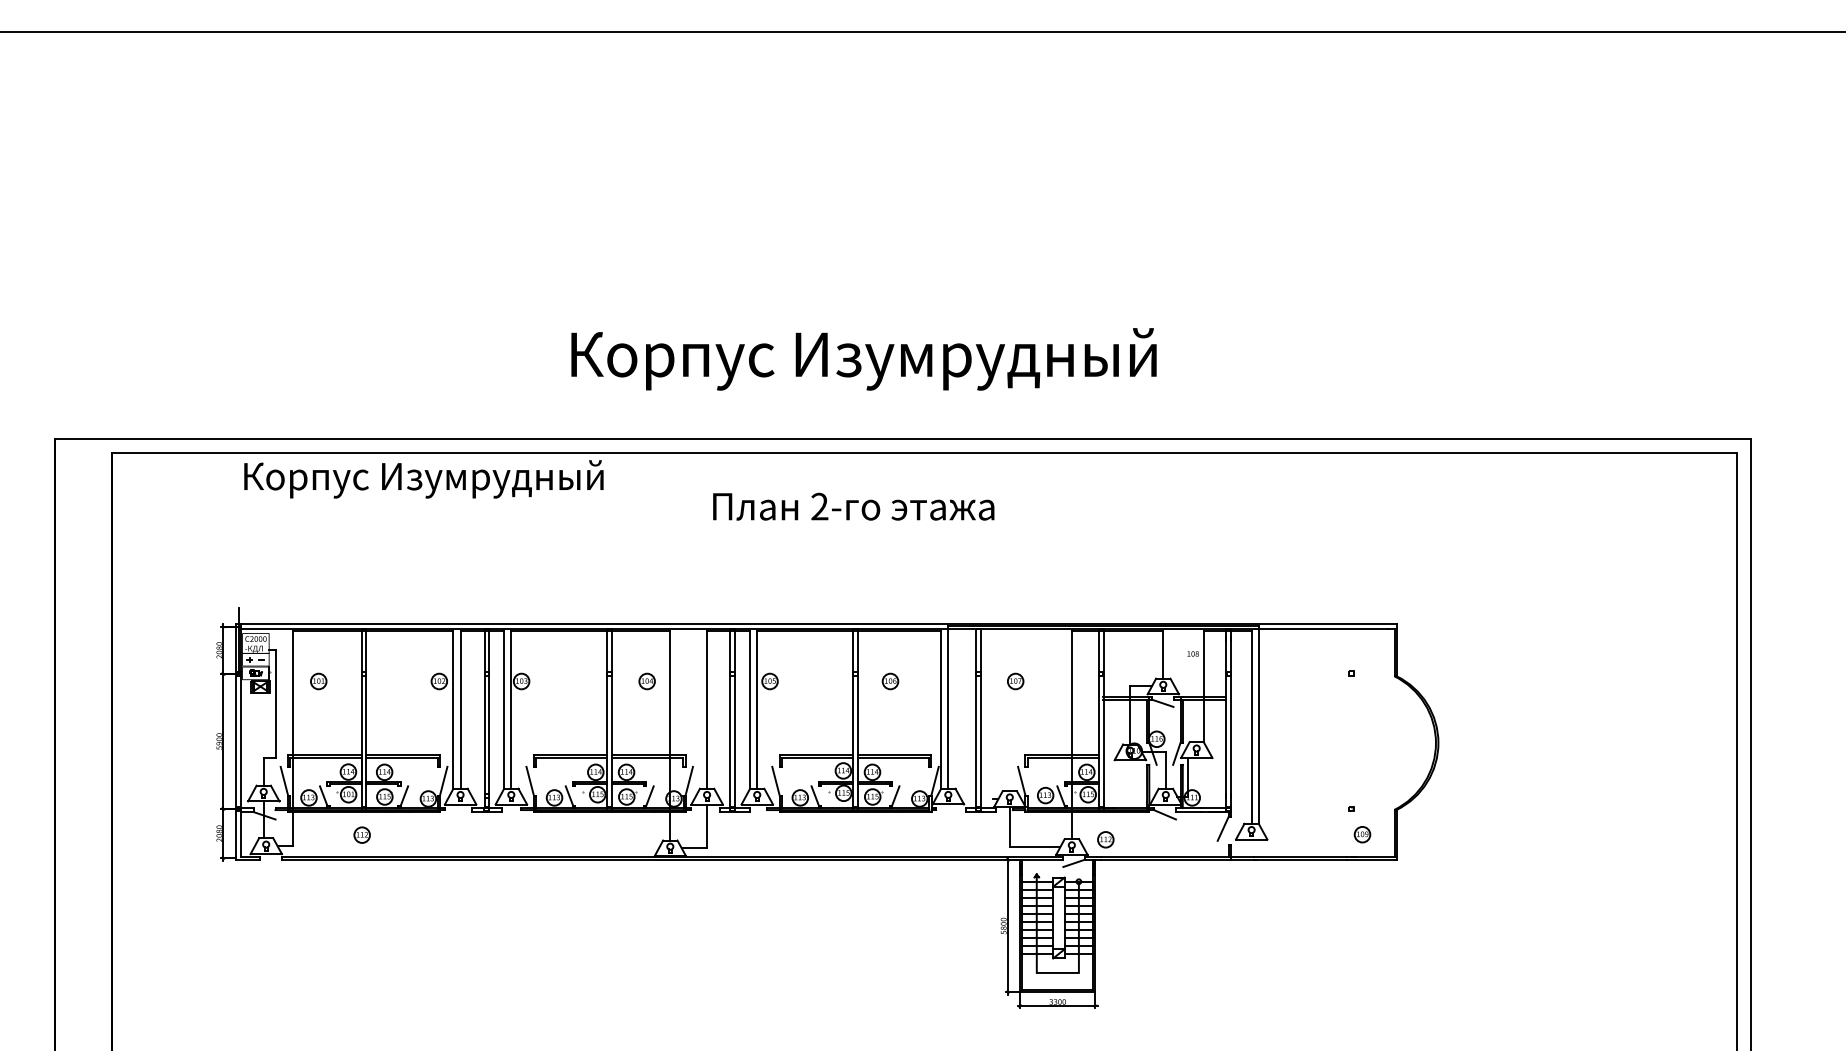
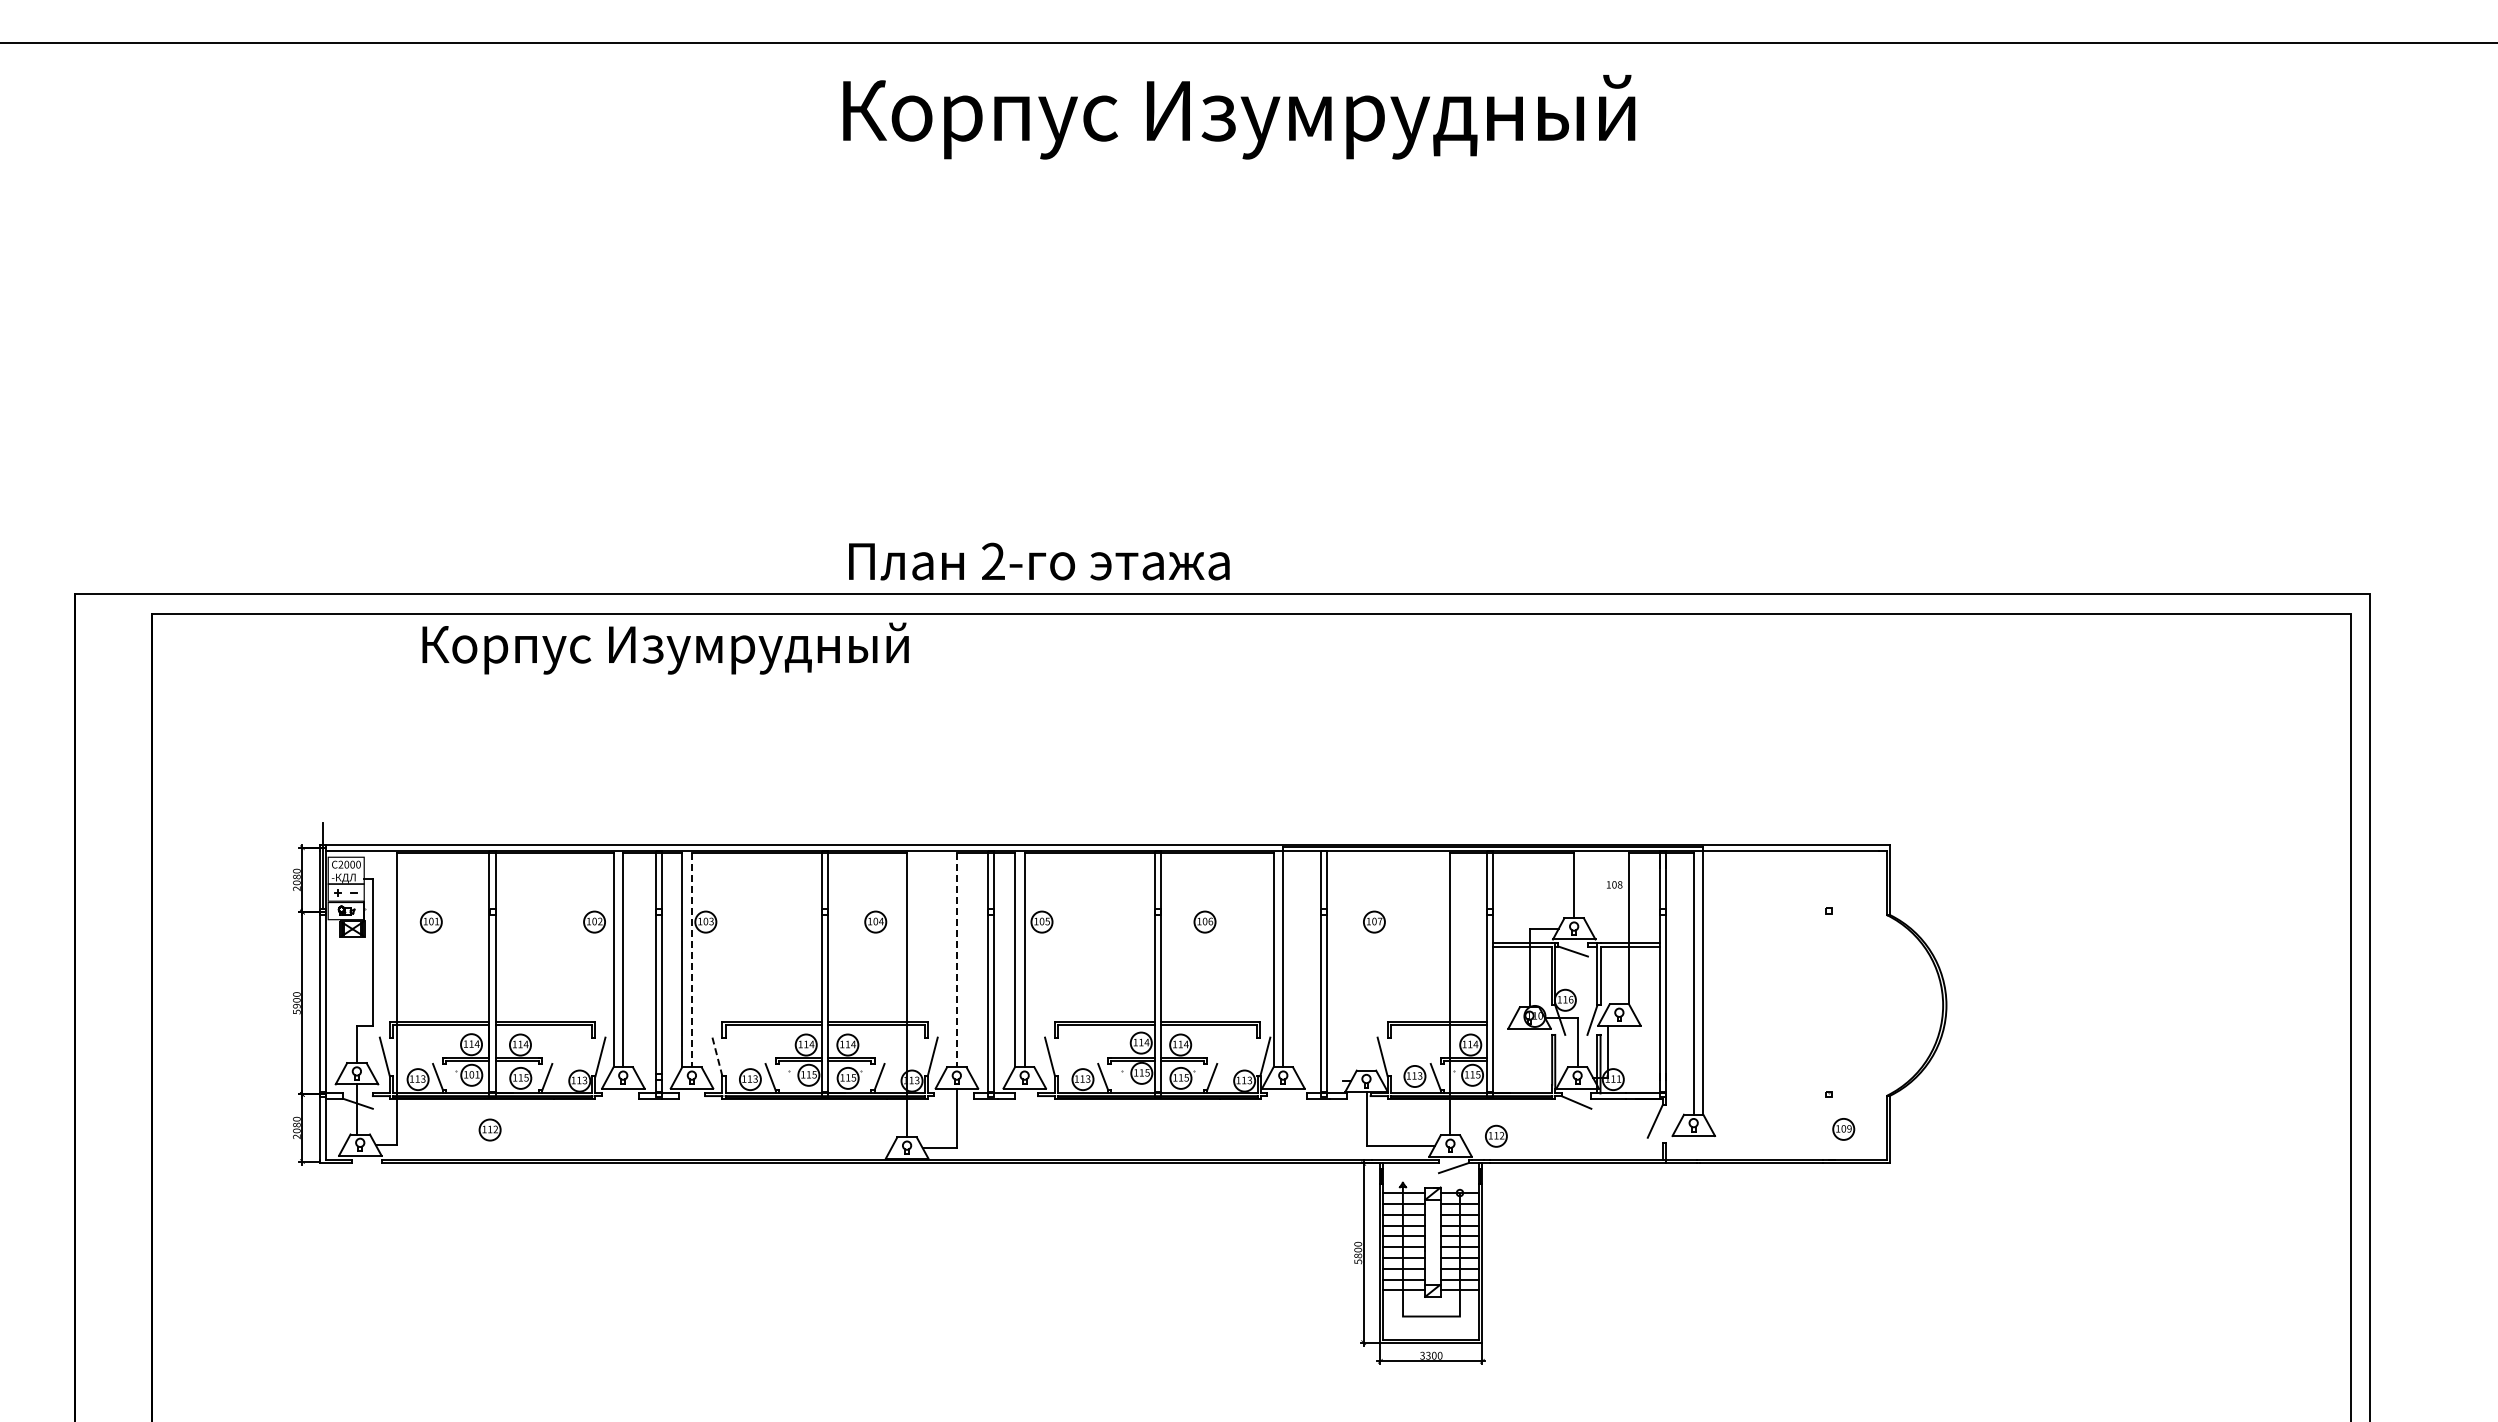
text: (864, 359) -> (1239, 117), moved
text: (423, 479) -> (665, 648), moved
text: (853, 506) -> (1039, 561), moved
line: (511, 709) -> (691, 960), solid -> dashed
line: (706, 709) -> (956, 960), solid -> dashed
line: (530, 781) -> (717, 1057), solid -> dashed

